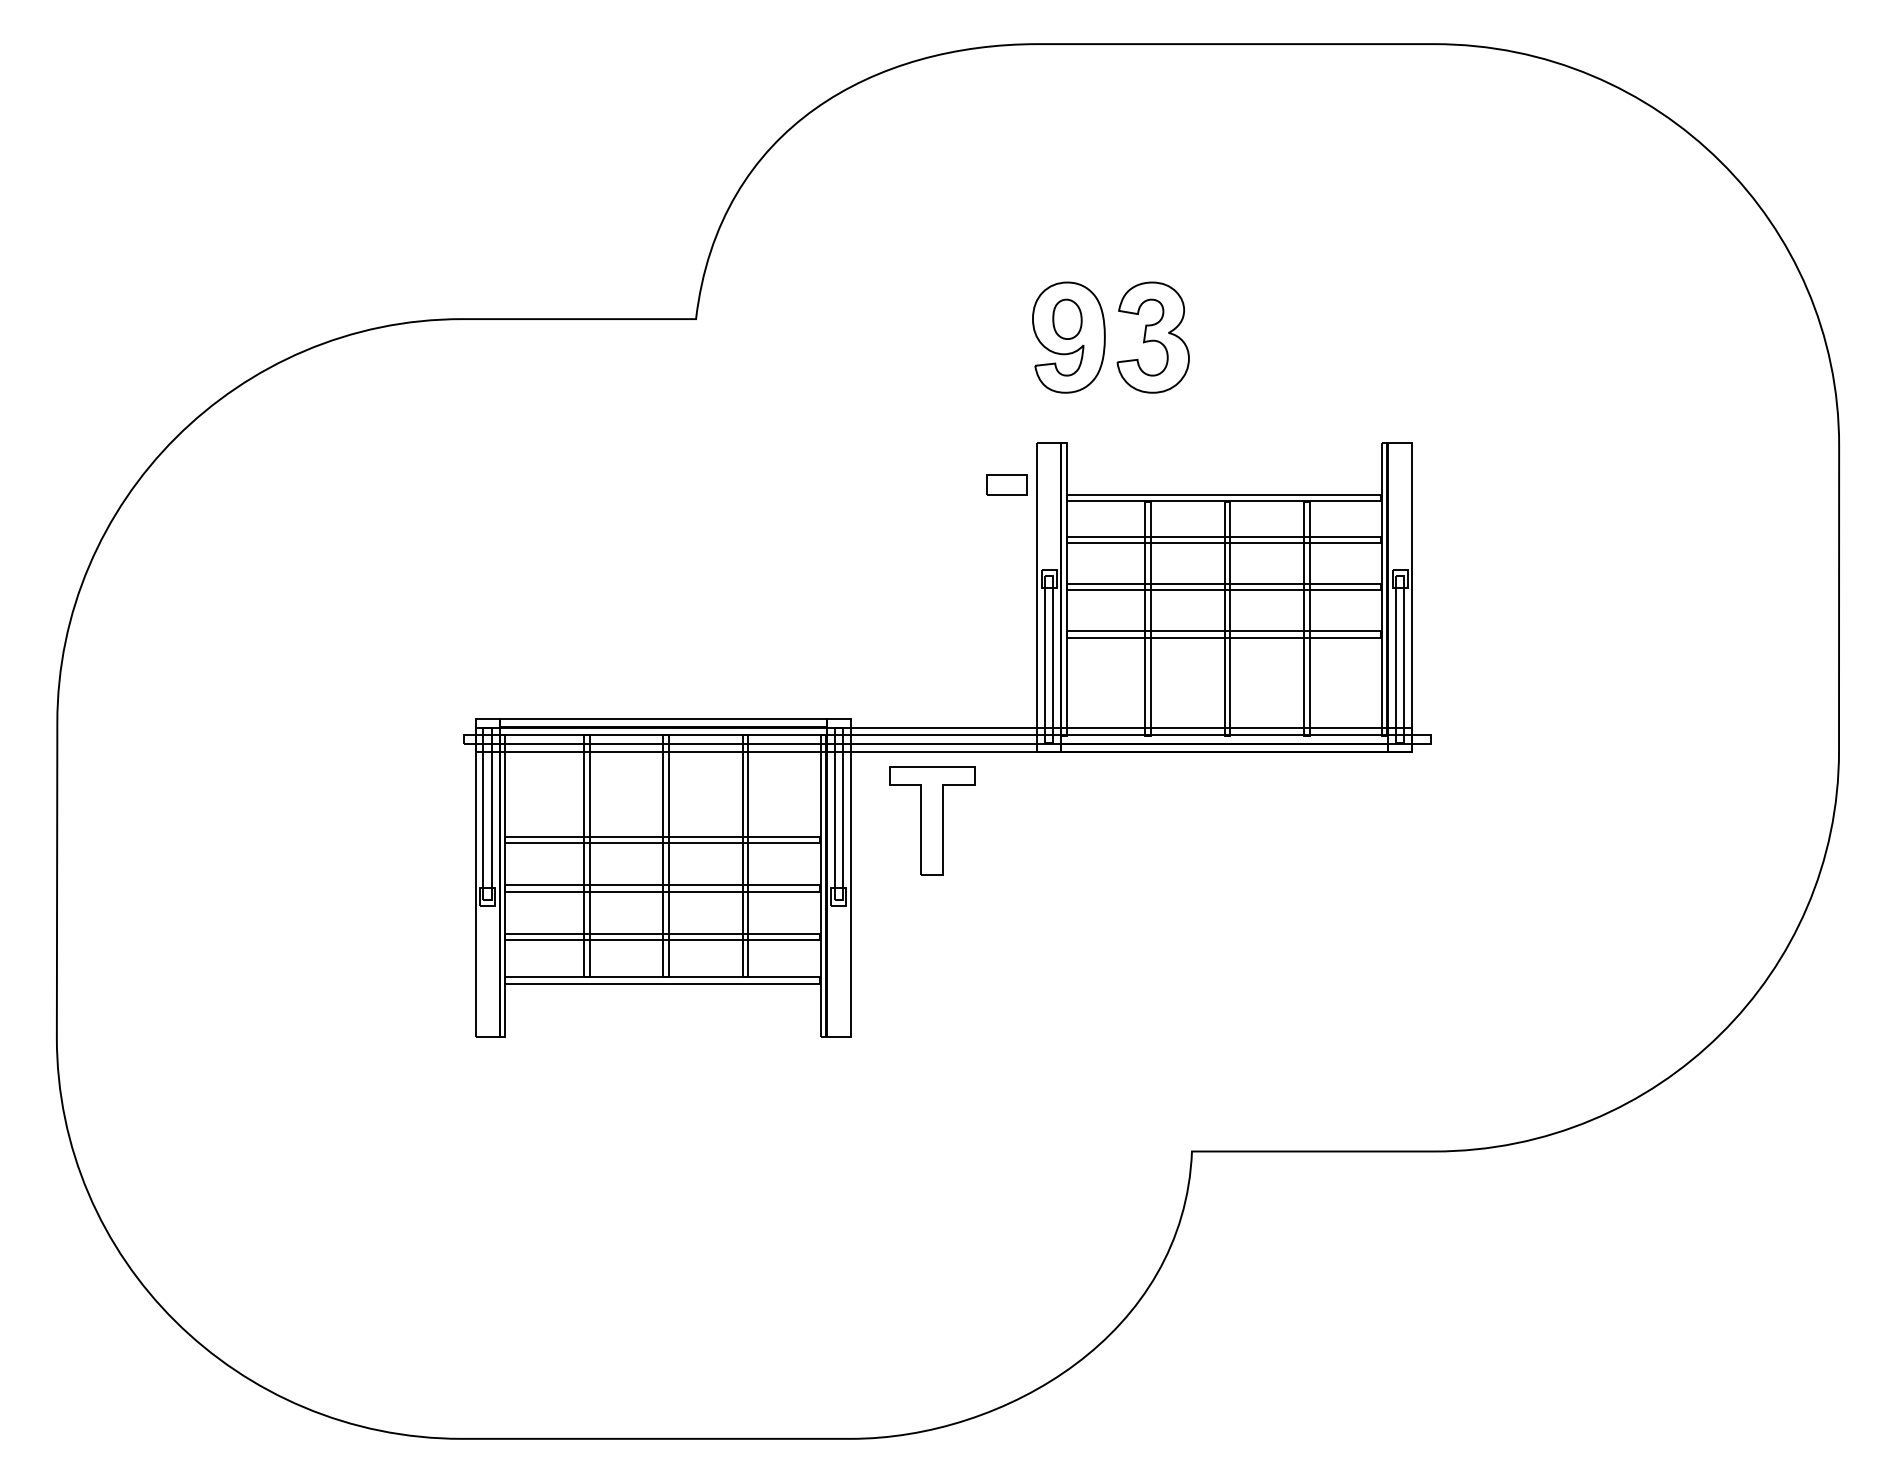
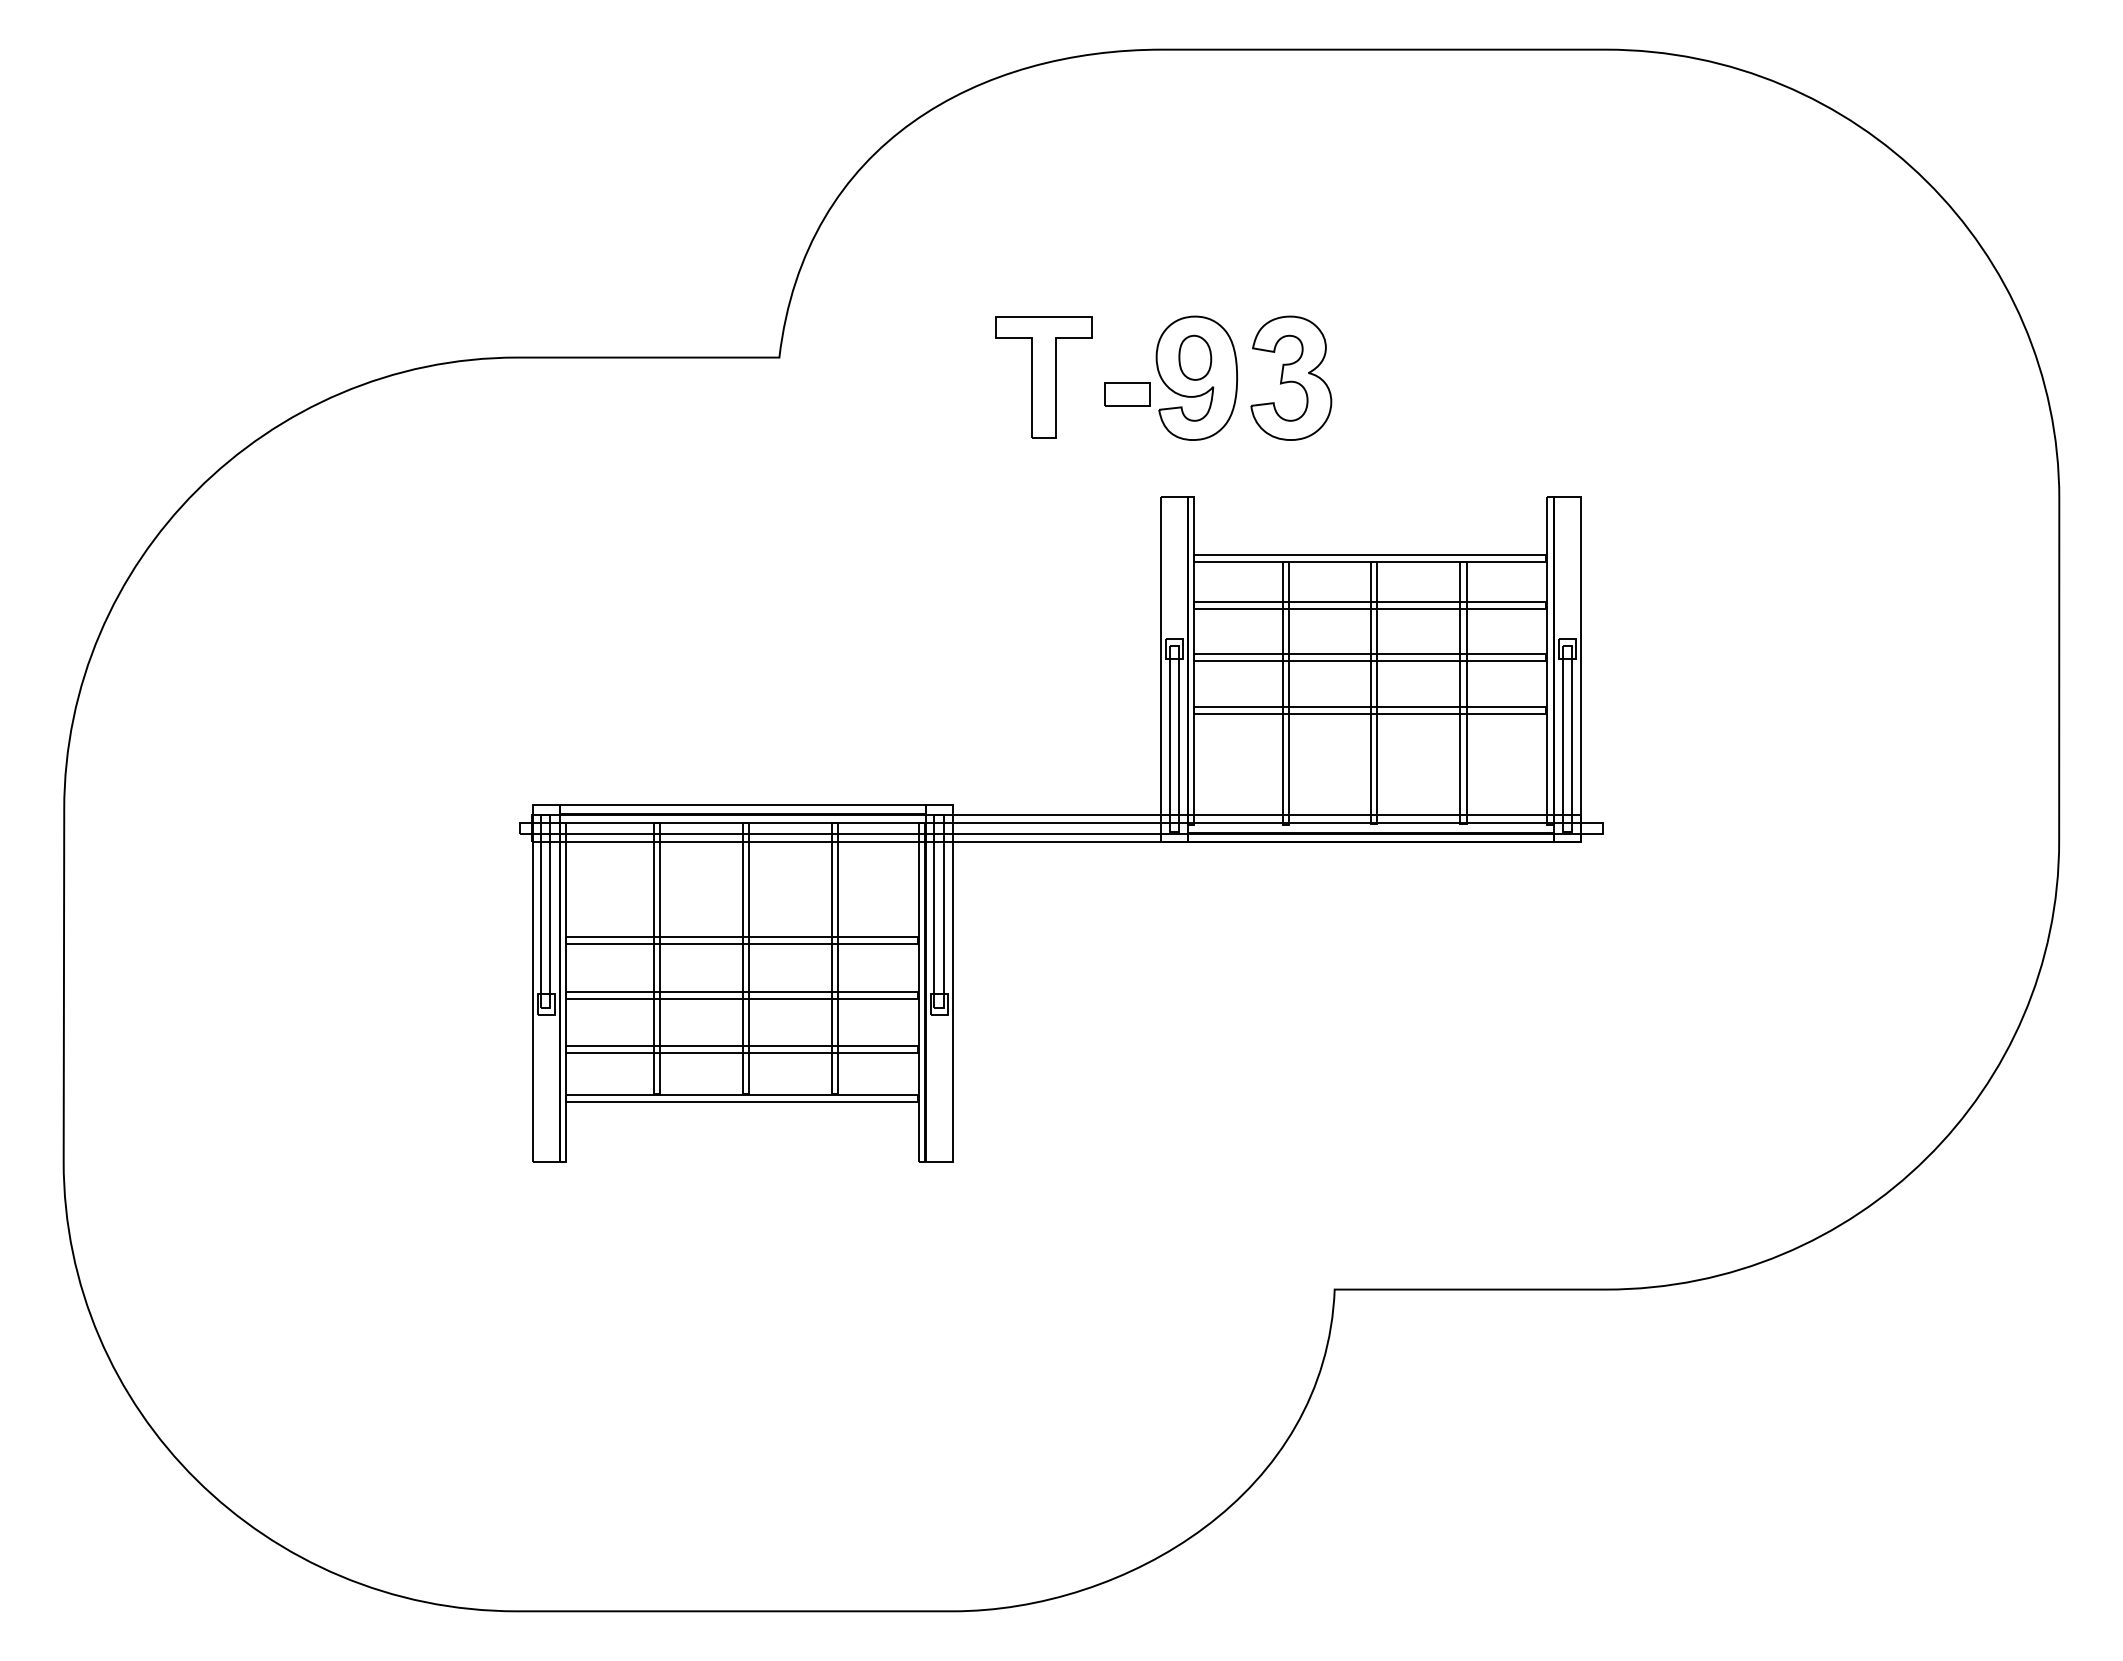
part: (1006, 485) -> (1127, 394), moved
part: (931, 820) -> (1043, 377), moved

